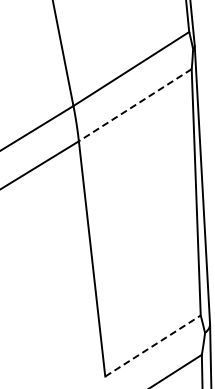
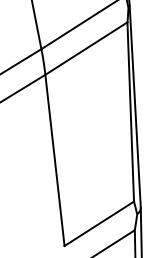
line: (135, 105) -> (86, 48), dashed -> solid
line: (153, 346) -> (99, 224), dashed -> solid

